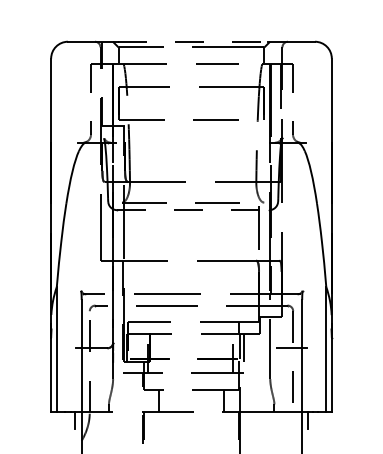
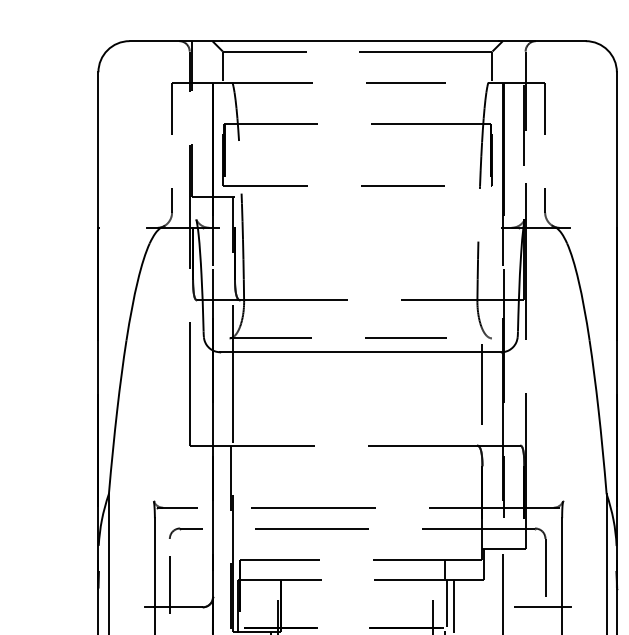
line: (192, 41) -> (359, 40), dashed -> solid
line: (193, 210) -> (361, 352), dashed -> solid

